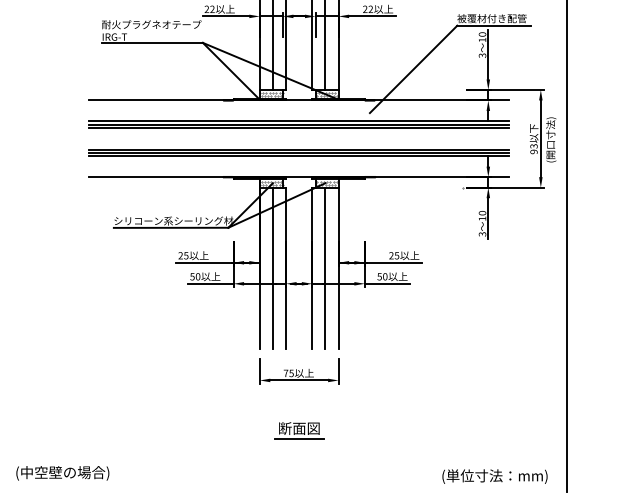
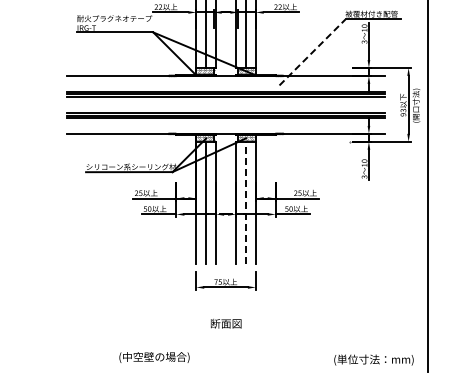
line: (413, 69) -> (312, 52), solid -> dashed
line: (324, 268) -> (245, 202), solid -> dashed
line: (298, 438) -> (225, 331), removed
text: (62, 473) -> (154, 357), moved

